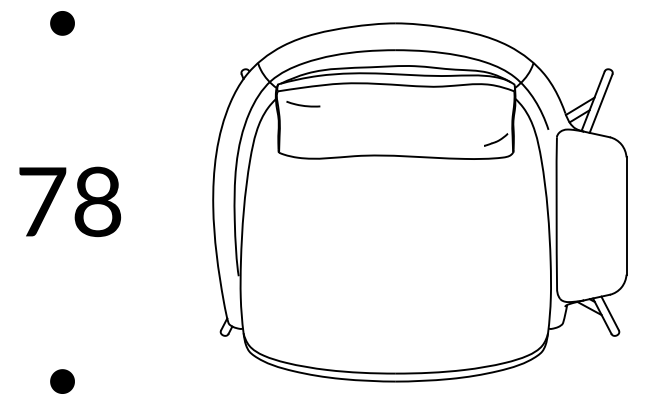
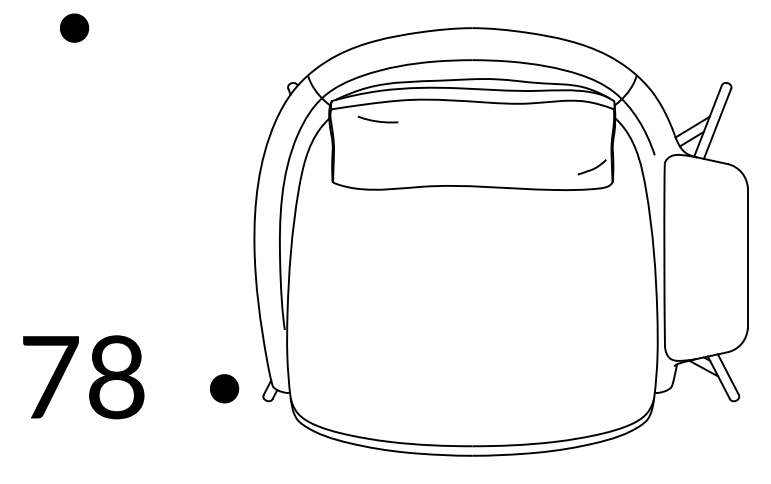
curve: (302, 104) -> (377, 120), moved
text: (70, 202) -> (83, 377), moved
part: (62, 381) -> (224, 388), moved

